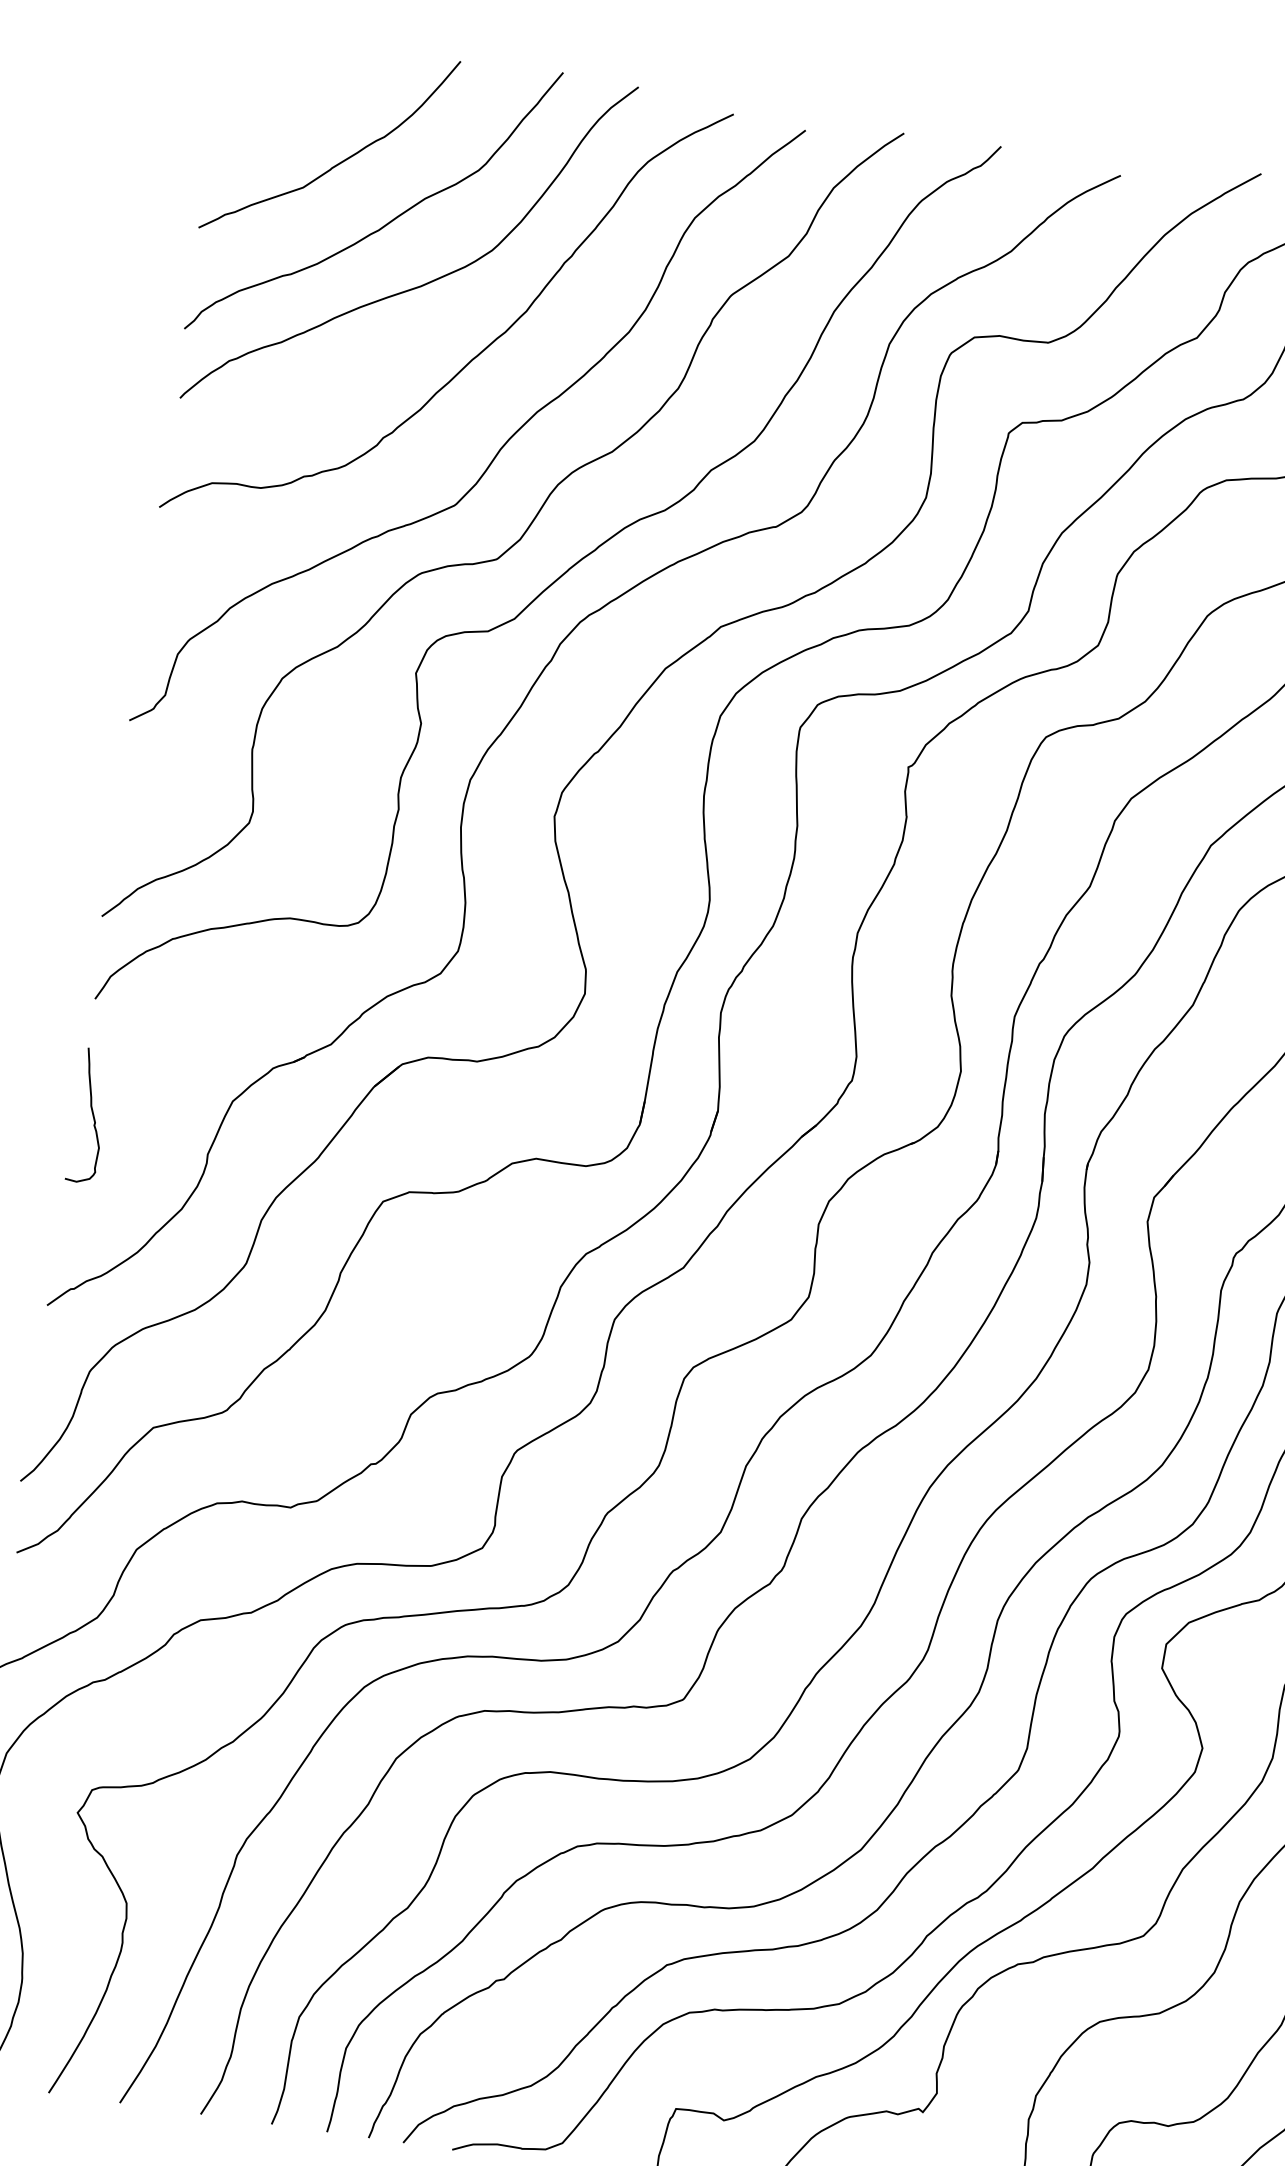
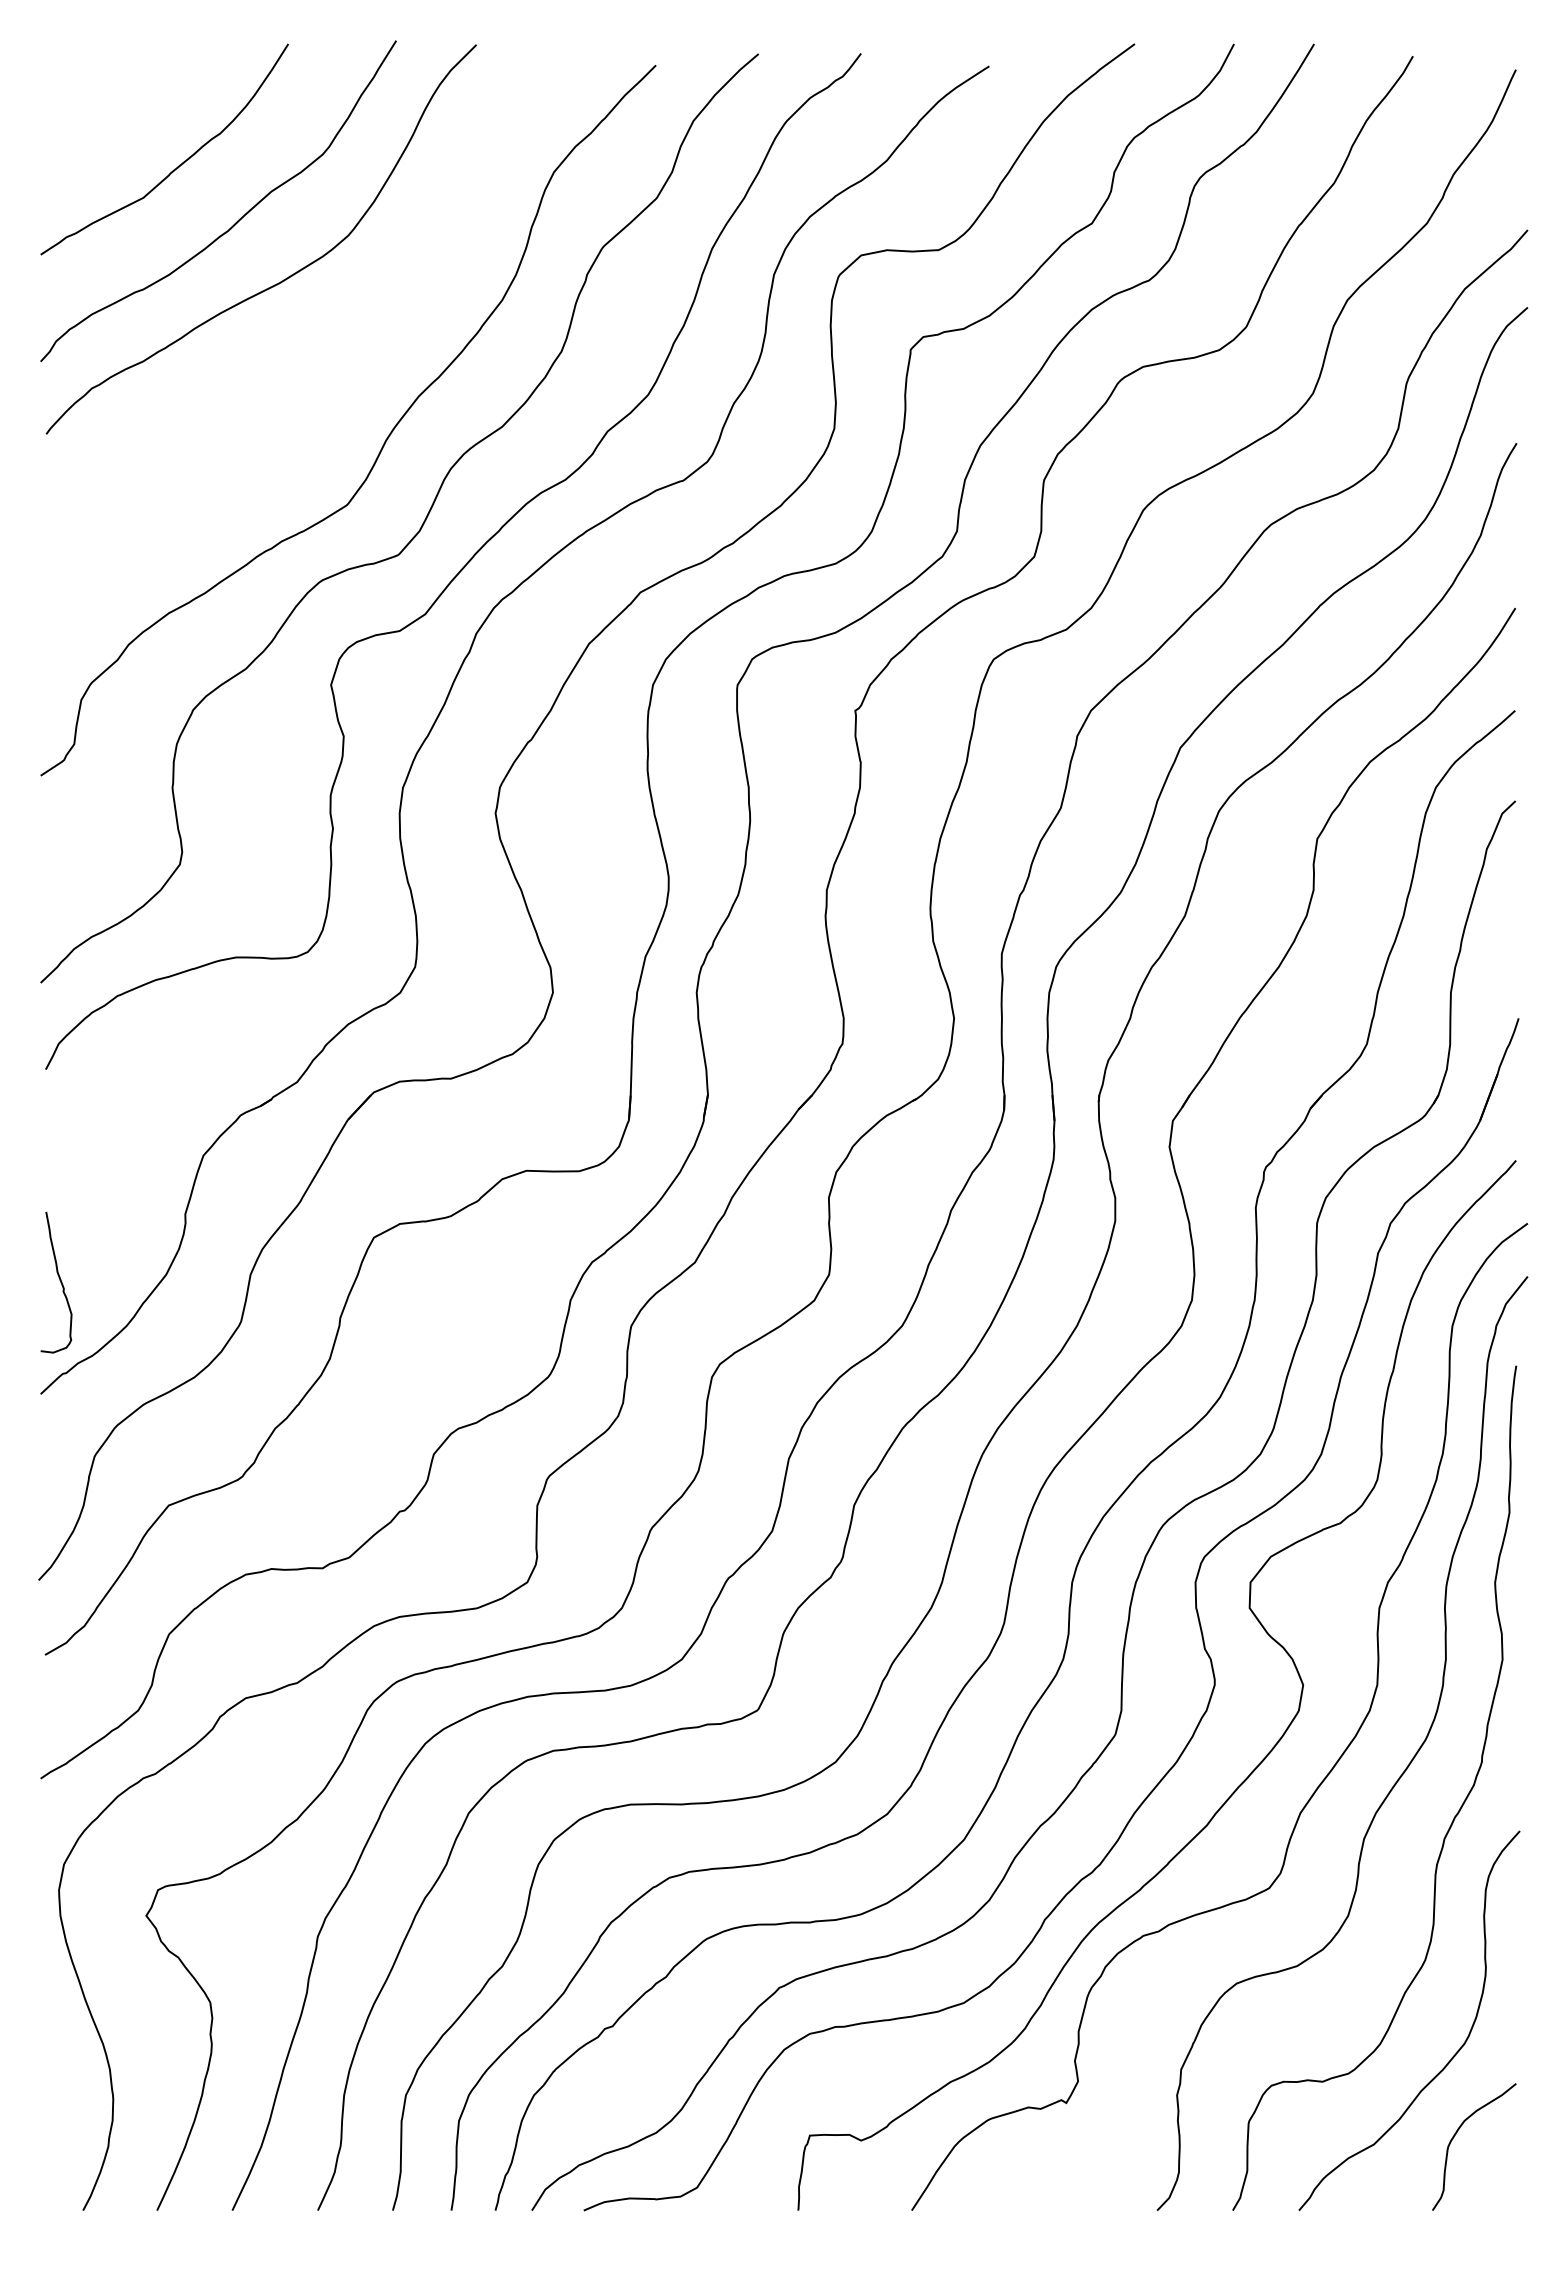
curve: (480, 351) -> (351, 341), removed
curve: (92, 1114) -> (59, 1280), moved

